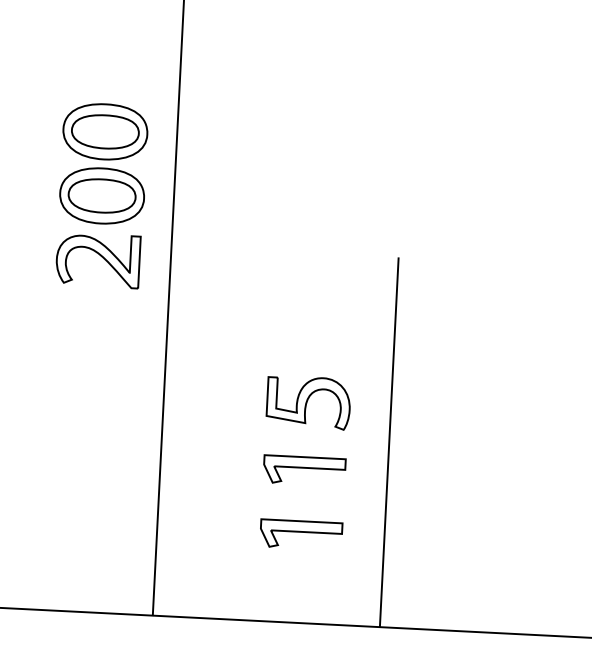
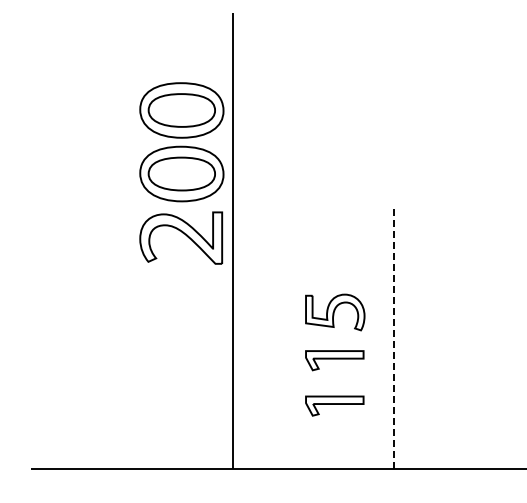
part: (101, 194) -> (181, 172), size x1.4
line: (389, 442) -> (393, 337), solid -> dashed

